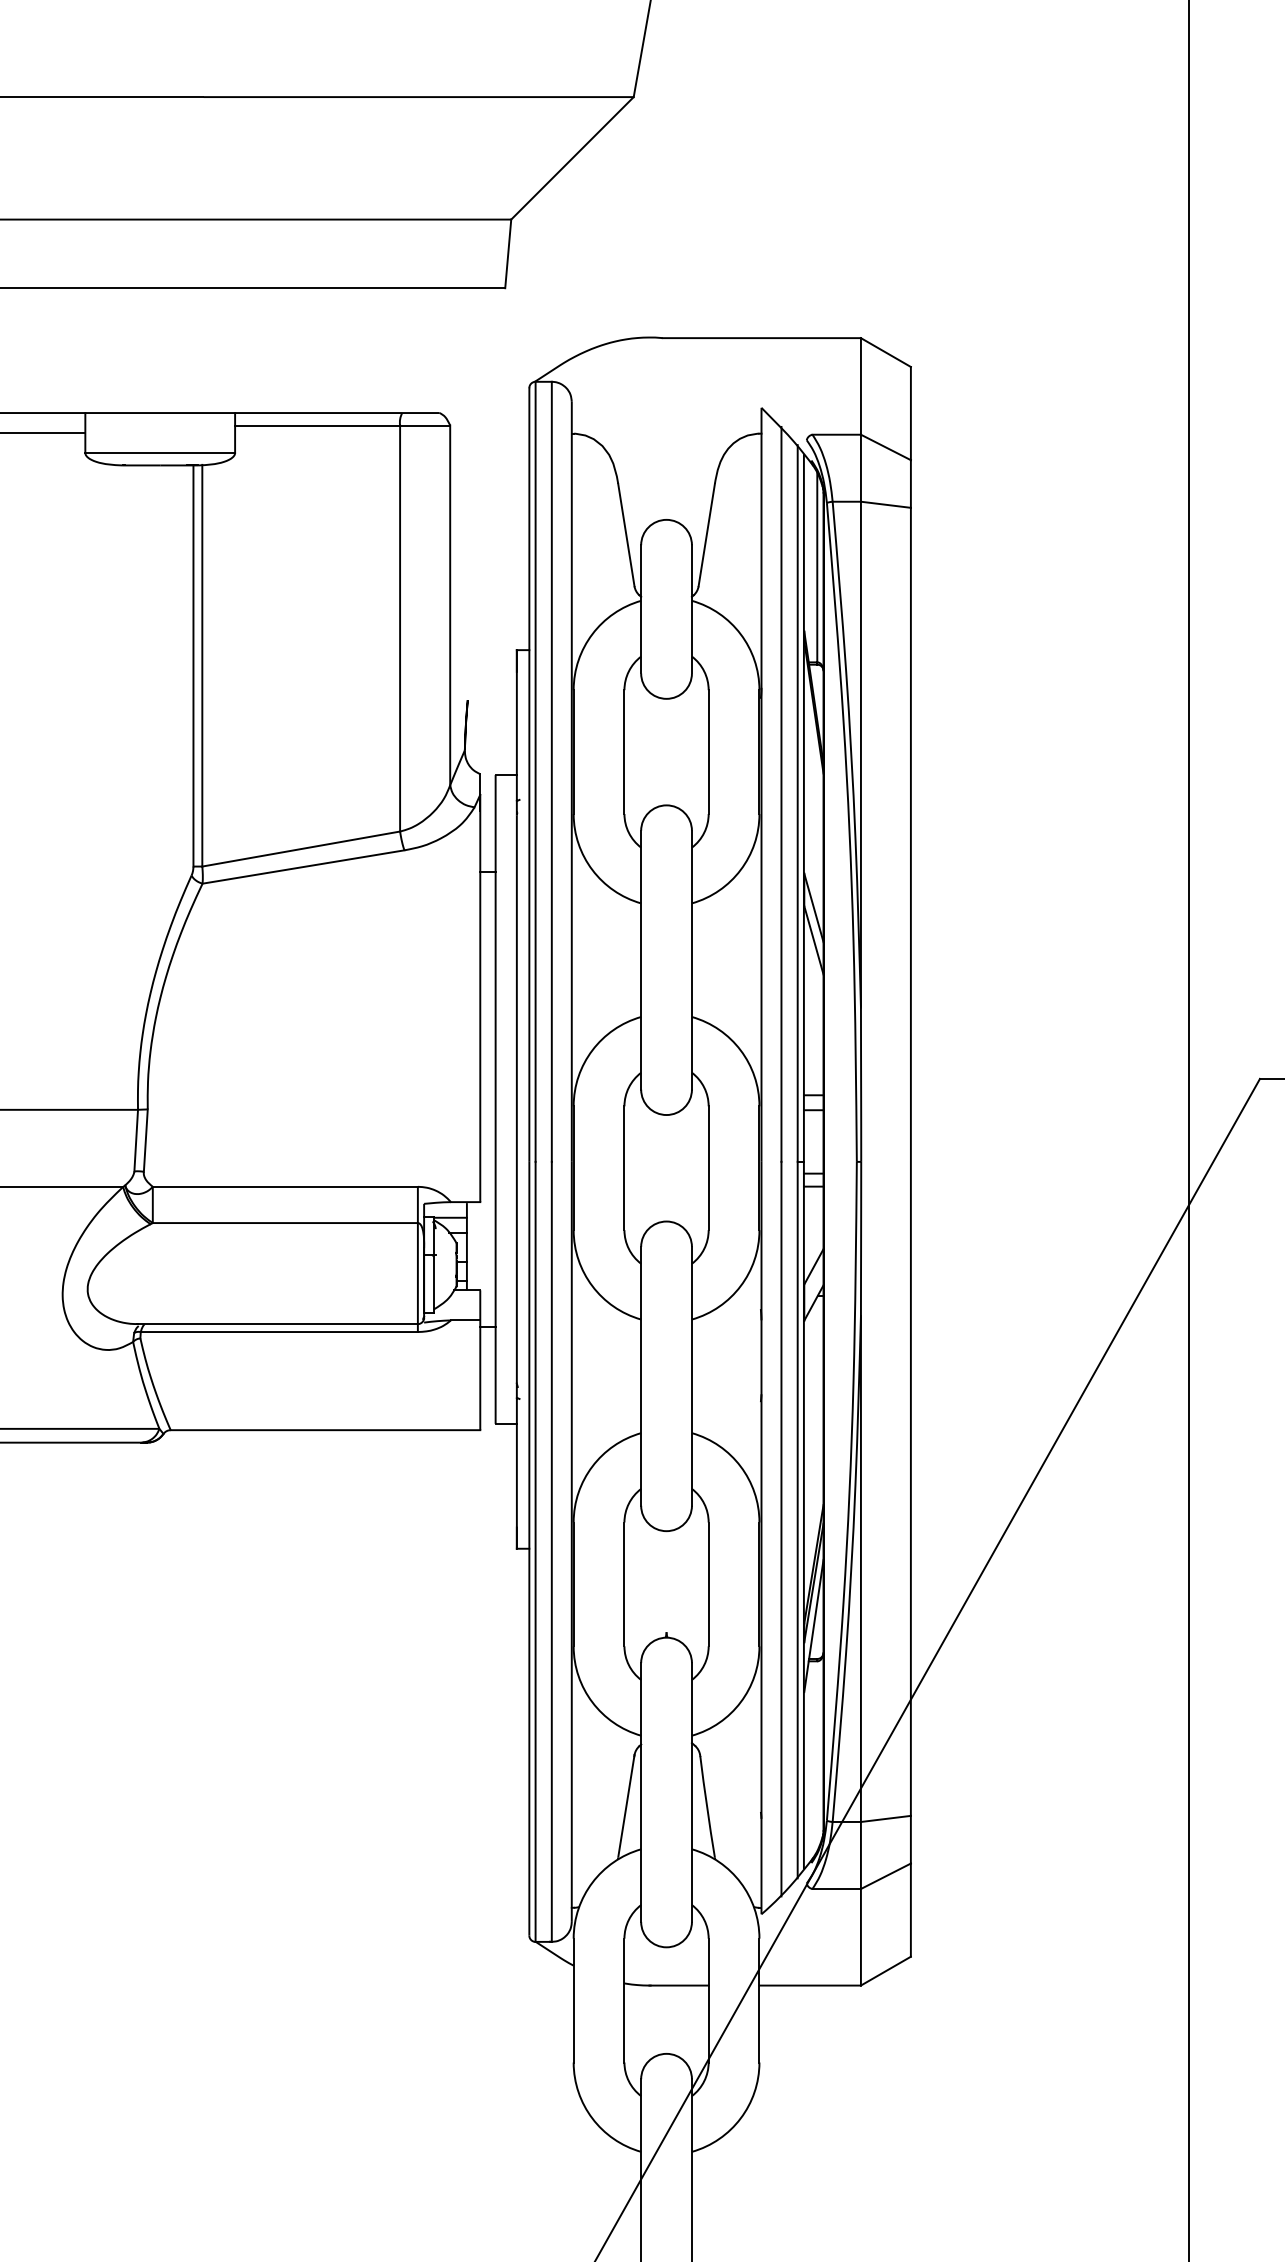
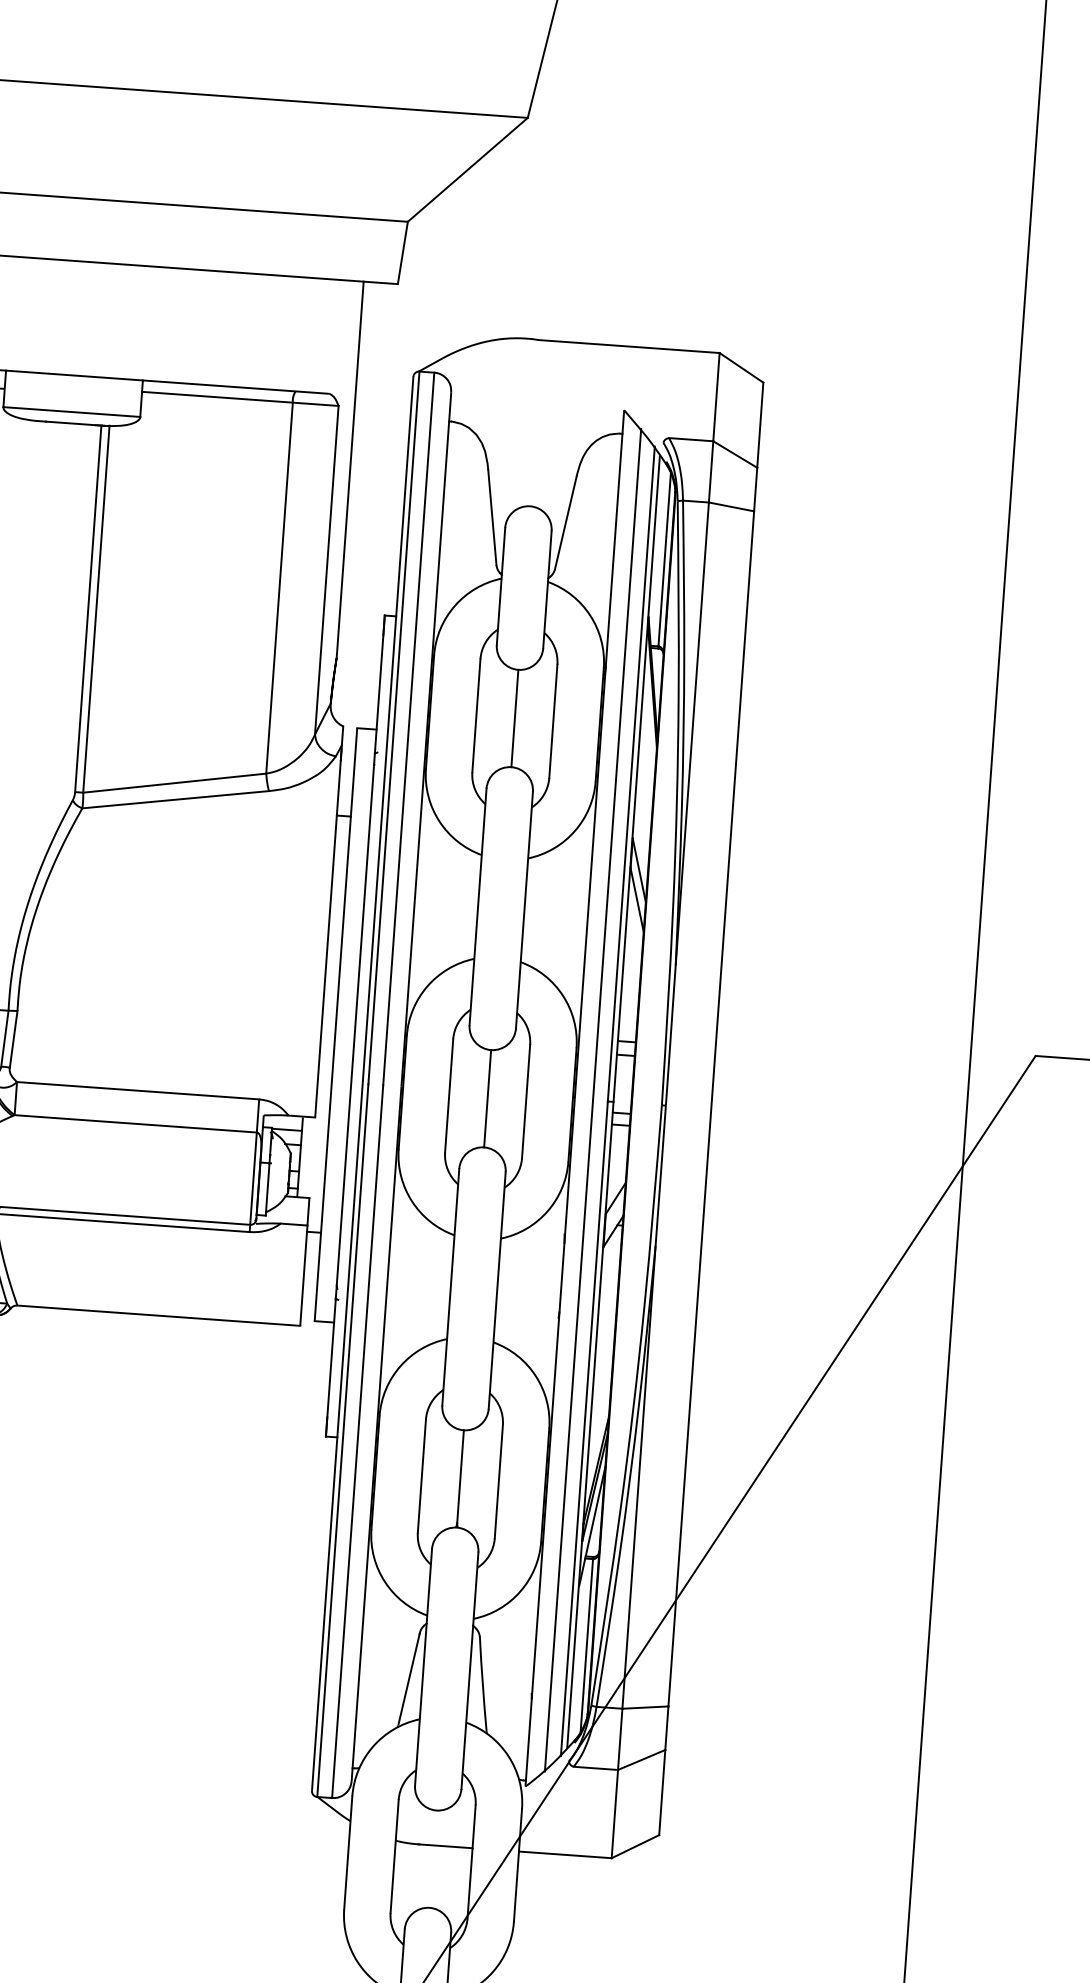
line: (467, 494) -> (349, 470), added
line: (666, 751) -> (514, 717), added
line: (666, 1168) -> (487, 1098), added
line: (666, 1581) -> (460, 1476), added
line: (817, 1756) -> (587, 1646), added

